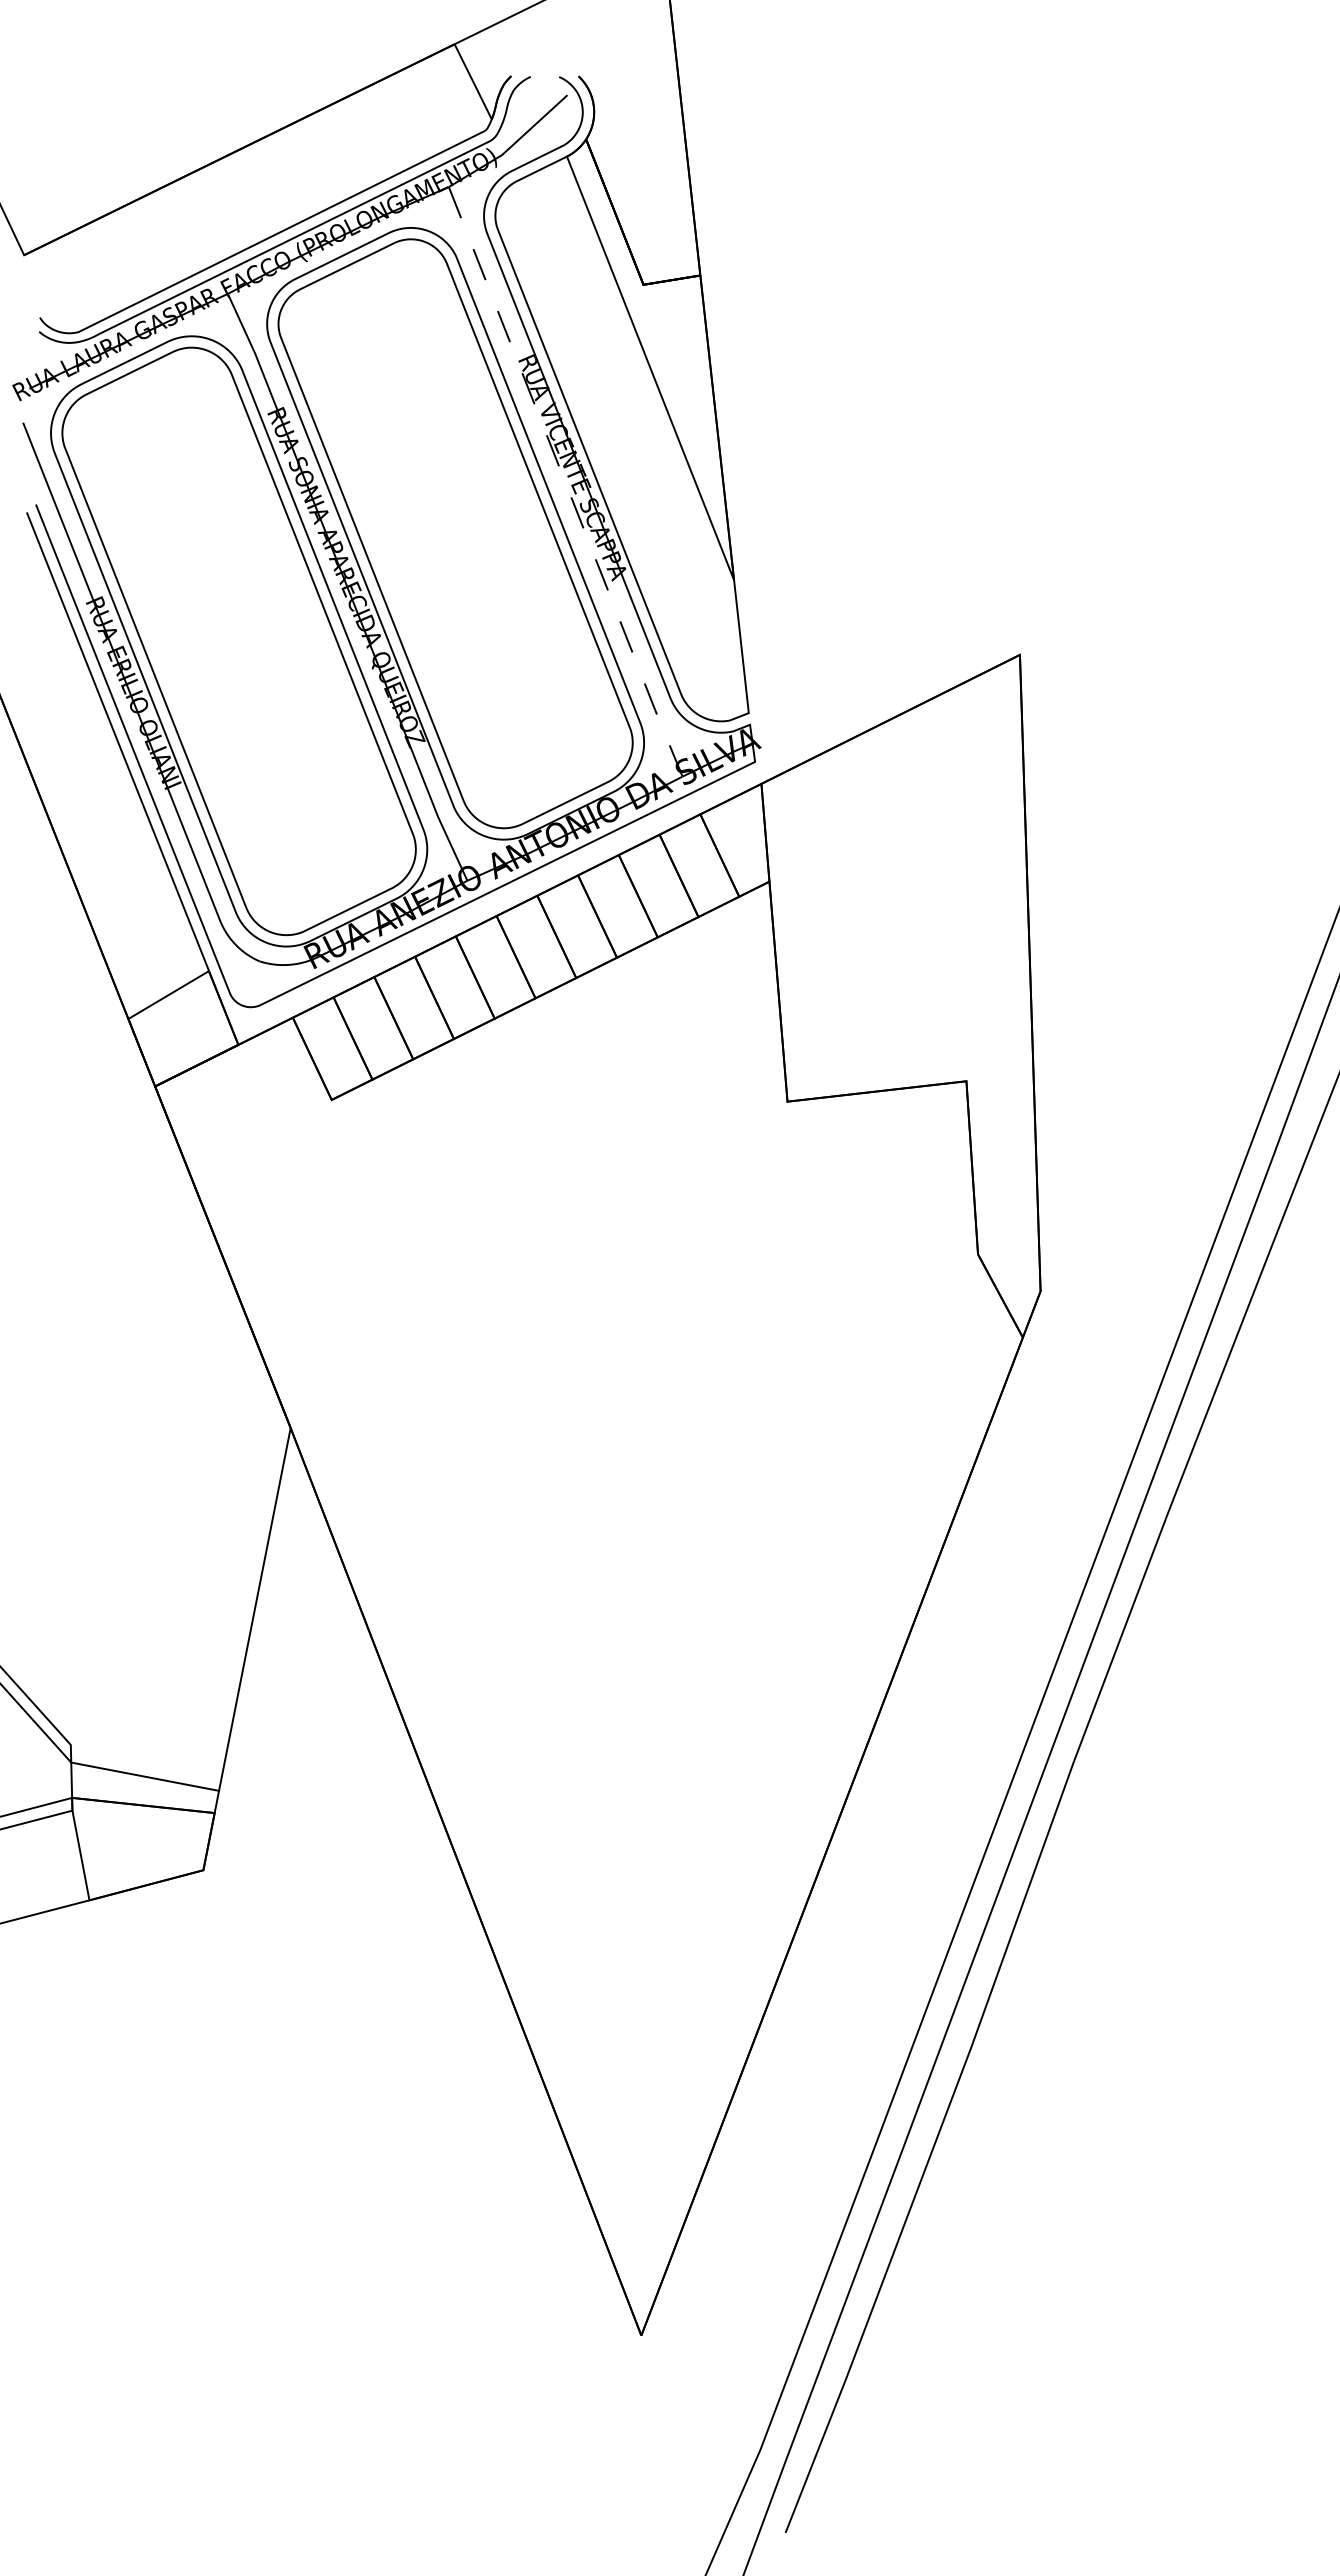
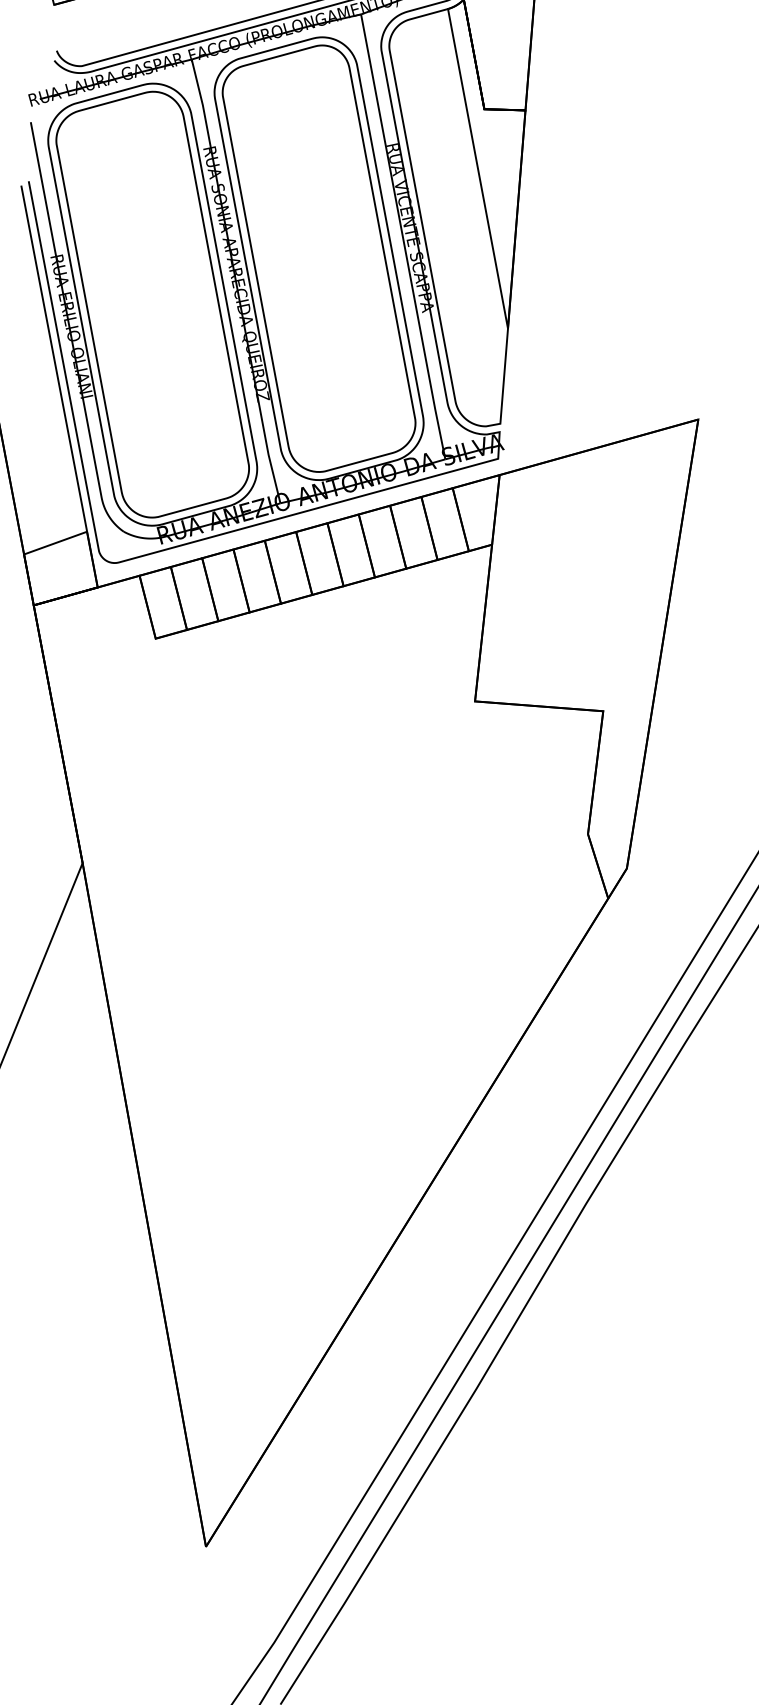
line: (565, 482) -> (403, 237), dashed -> solid

